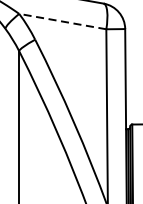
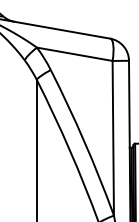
line: (62, 21) -> (74, 54), dashed -> solid

